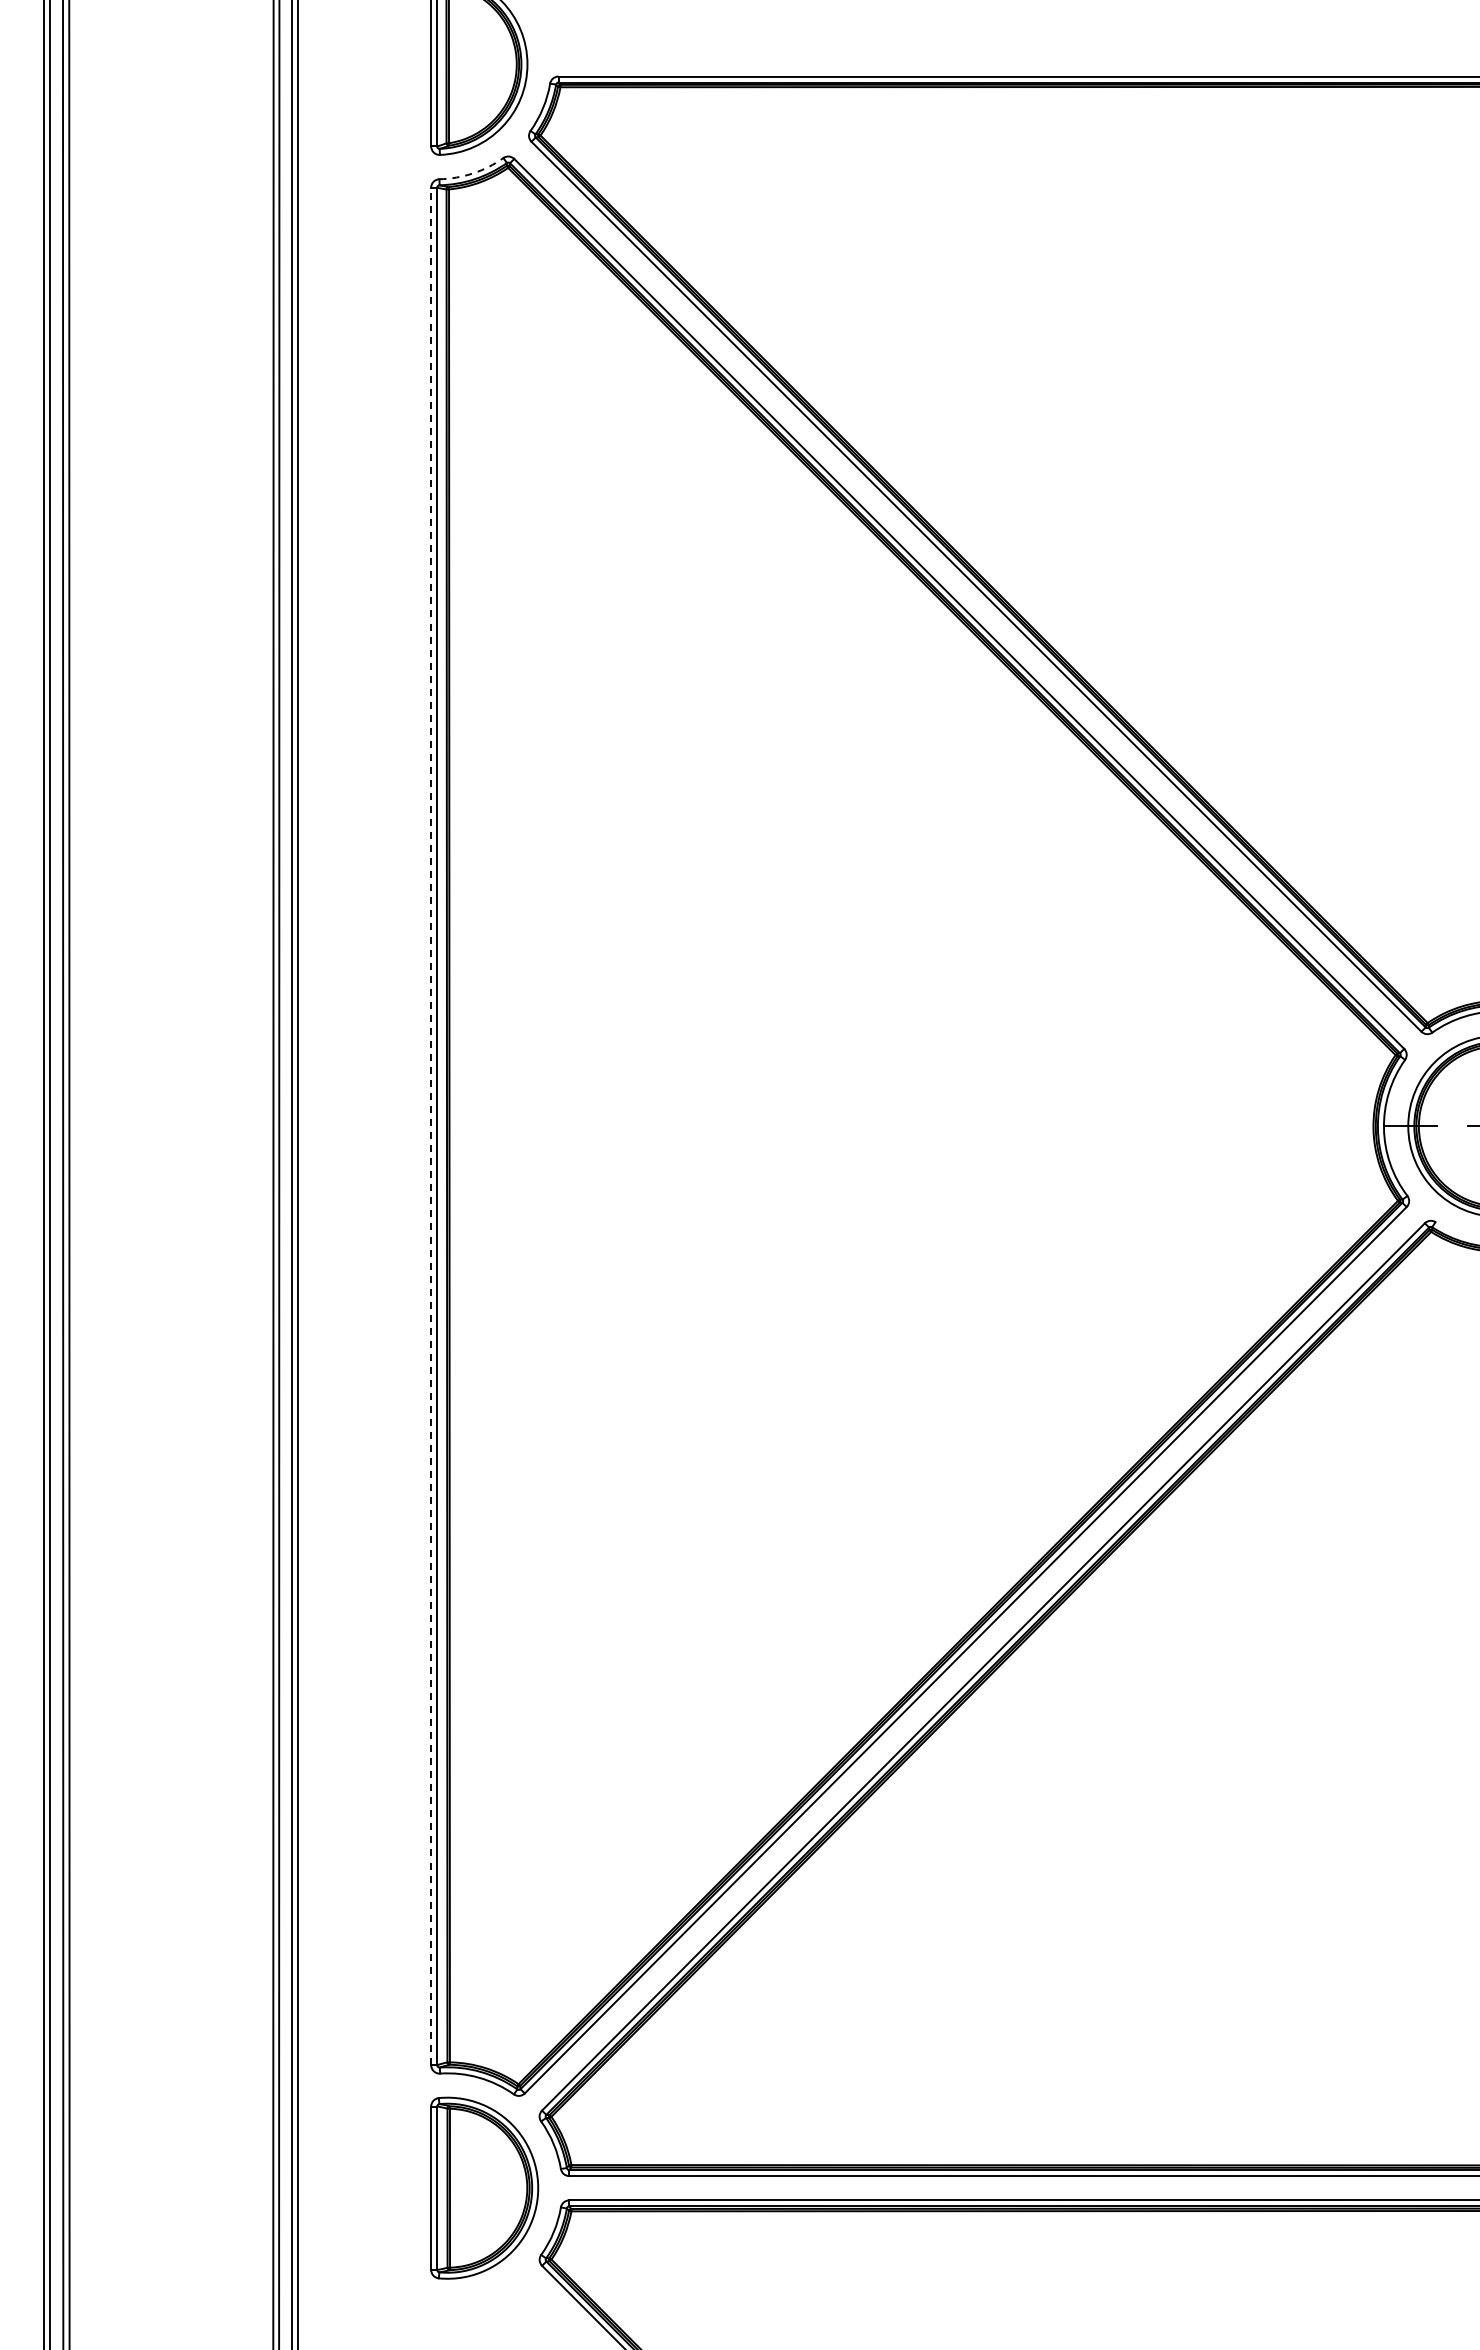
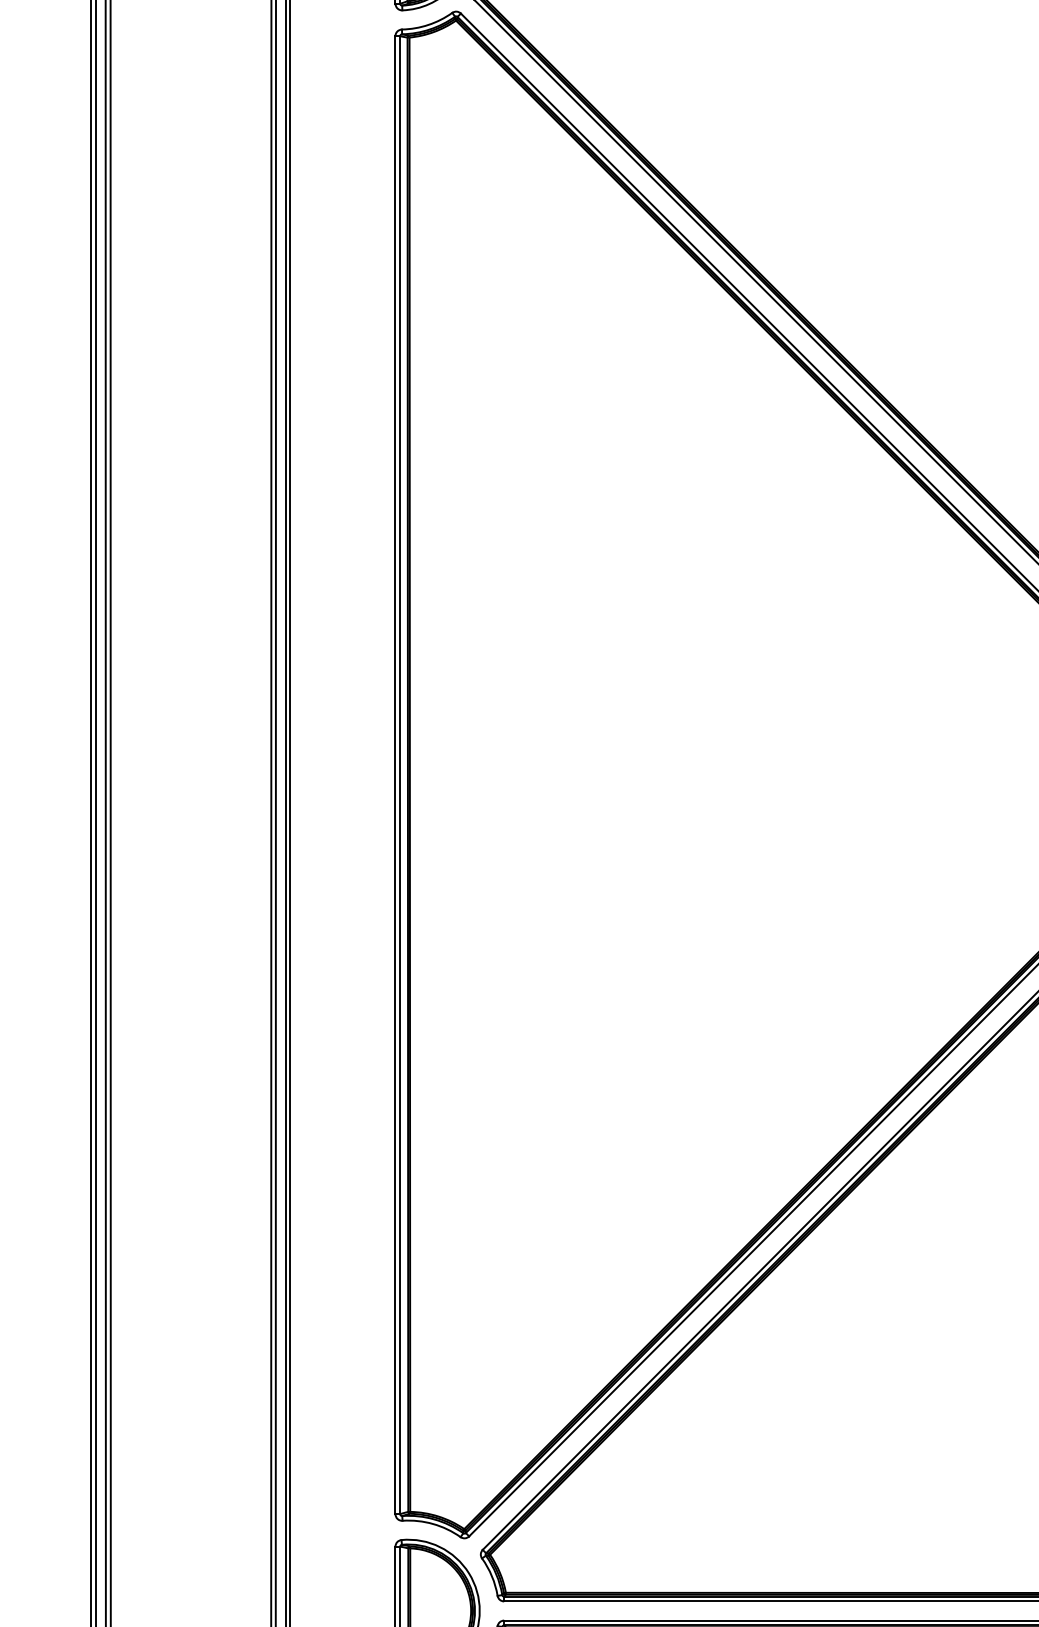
arc: (473, 173) -> (428, 25), dashed -> solid
line: (431, 1126) -> (395, 775), dashed -> solid

